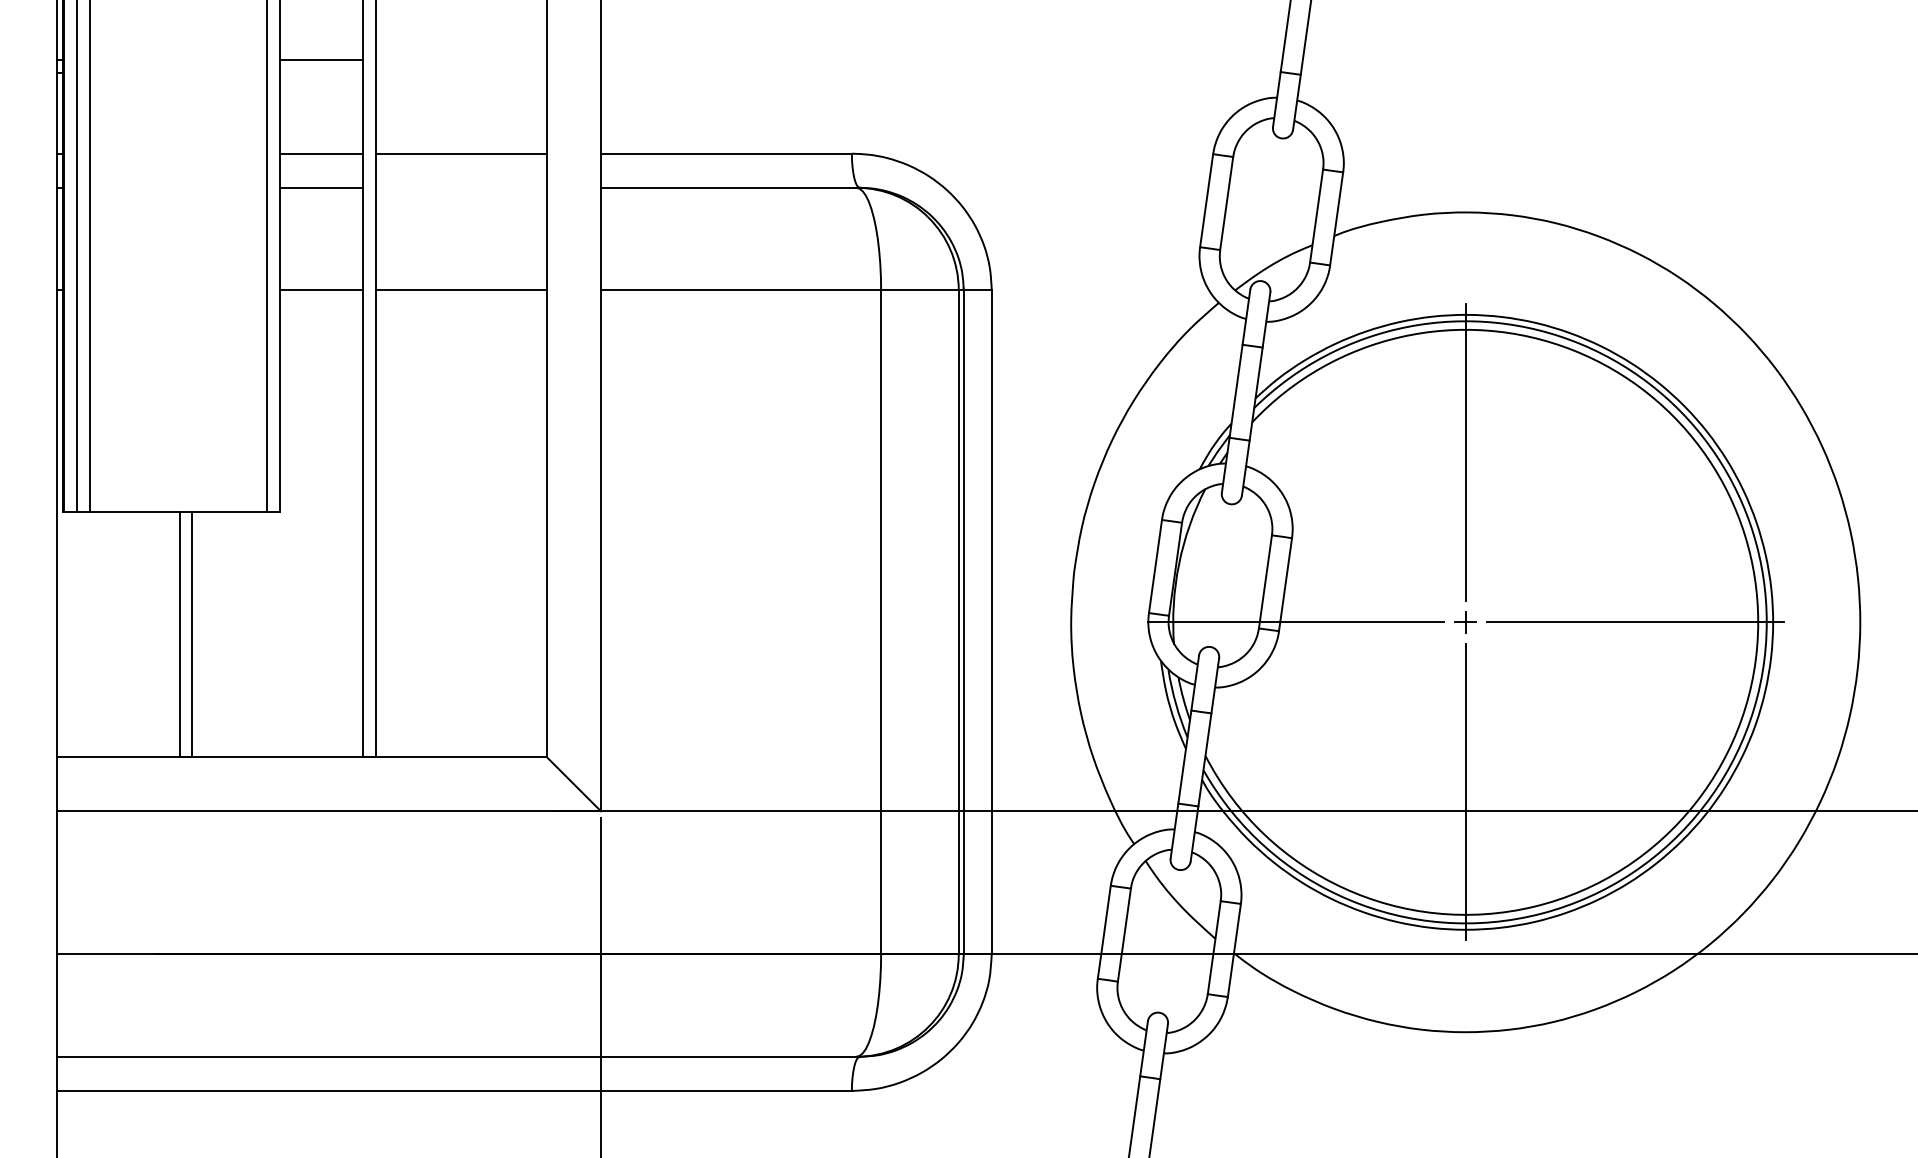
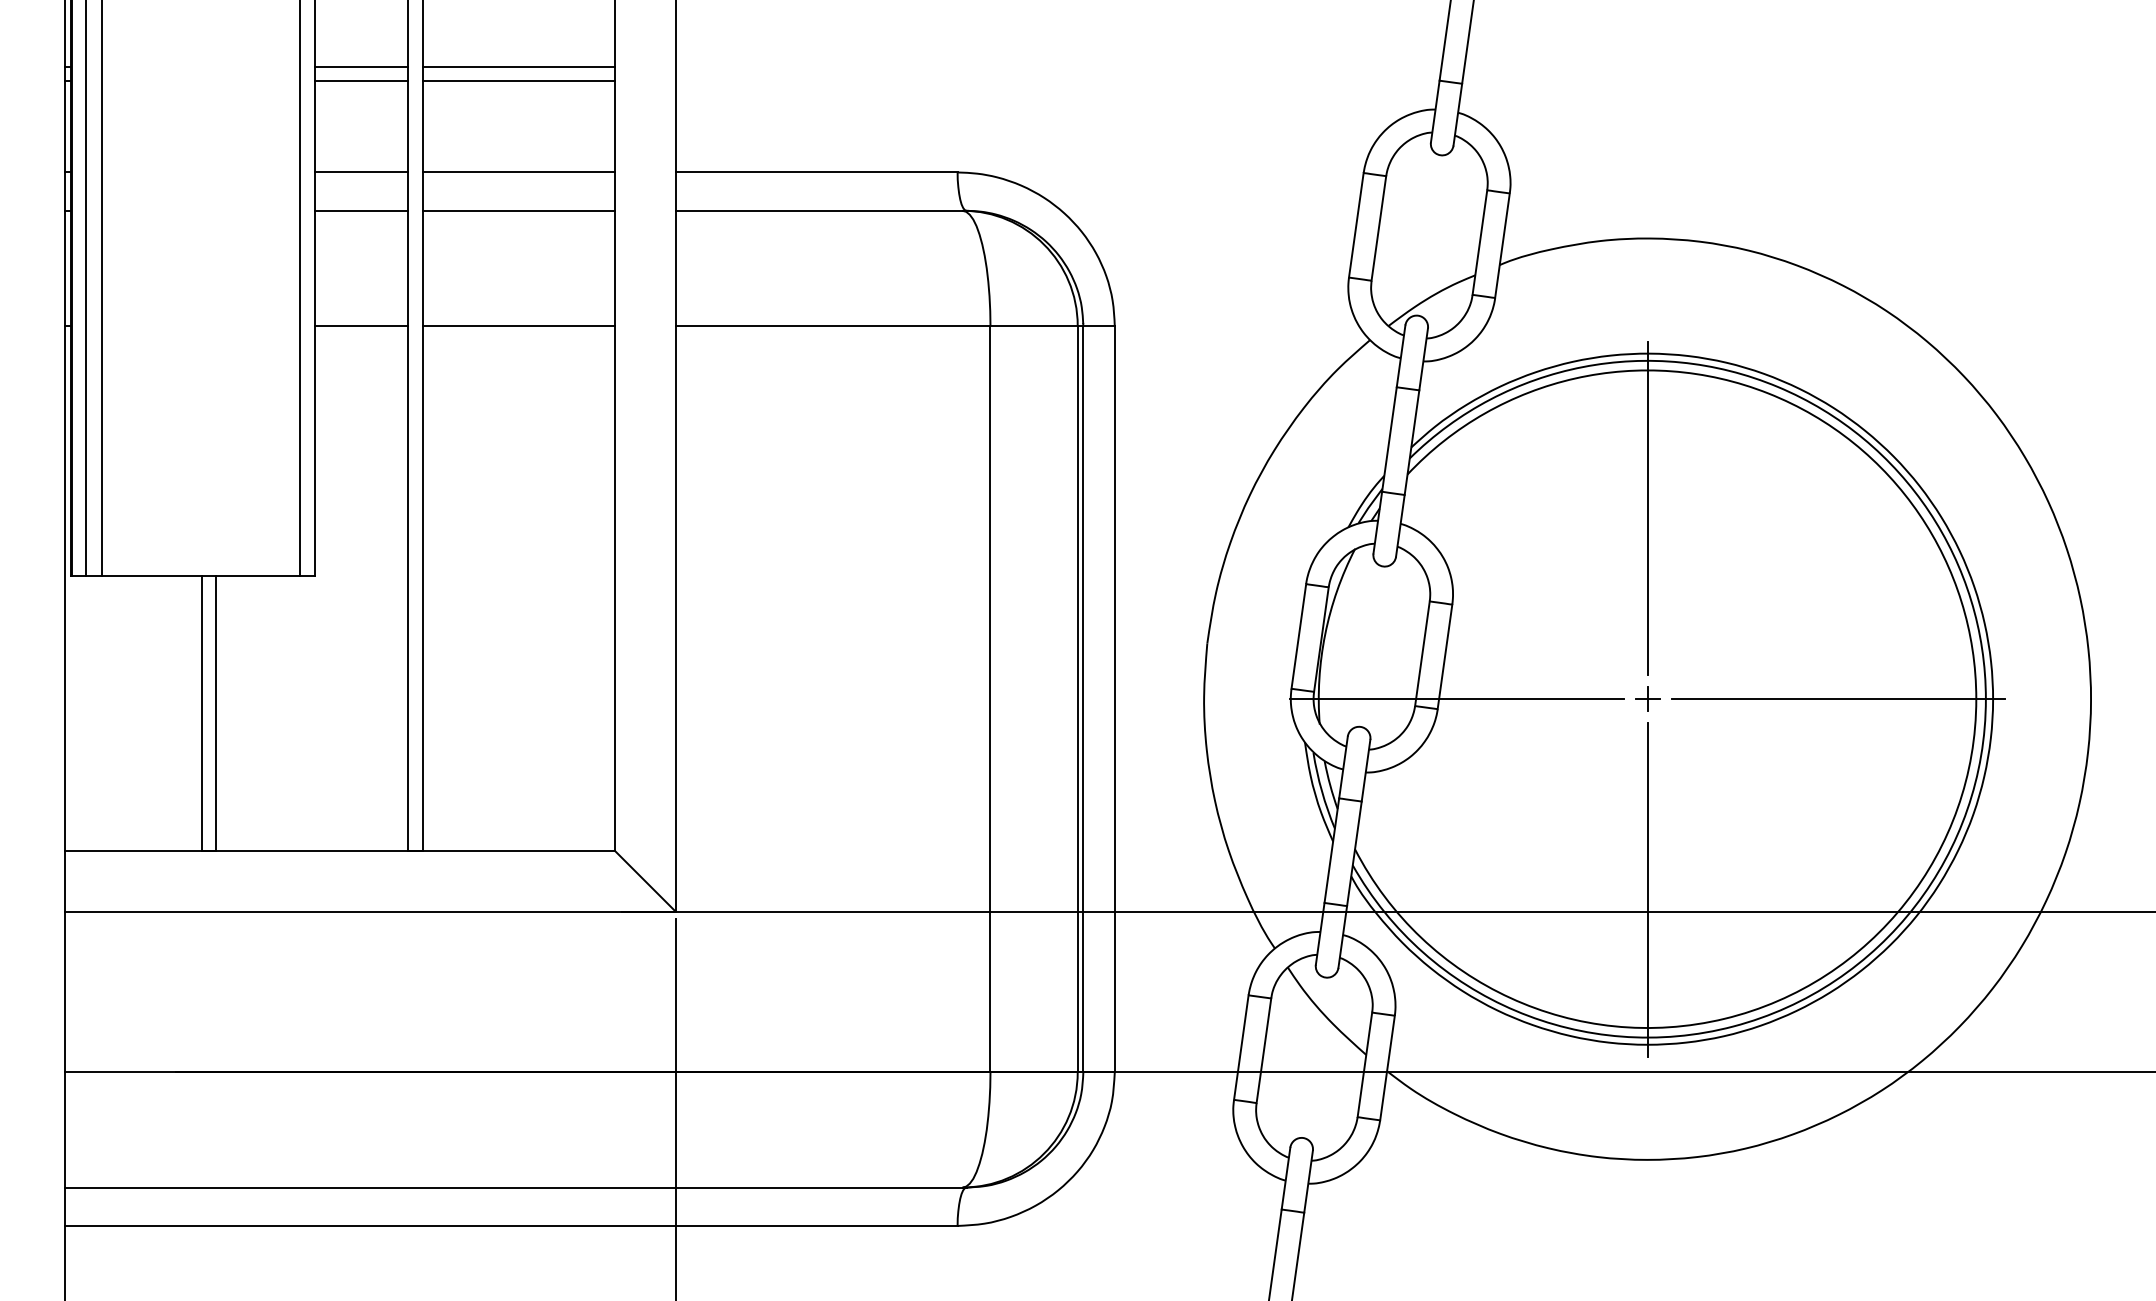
line: (461, 59) -> (518, 66), added
line: (321, 72) -> (361, 81), added
line: (461, 72) -> (518, 81), added
line: (461, 187) -> (518, 210), added

